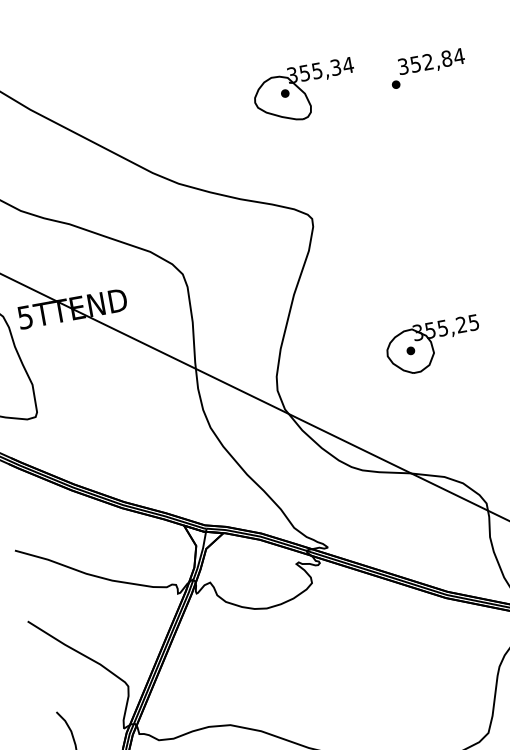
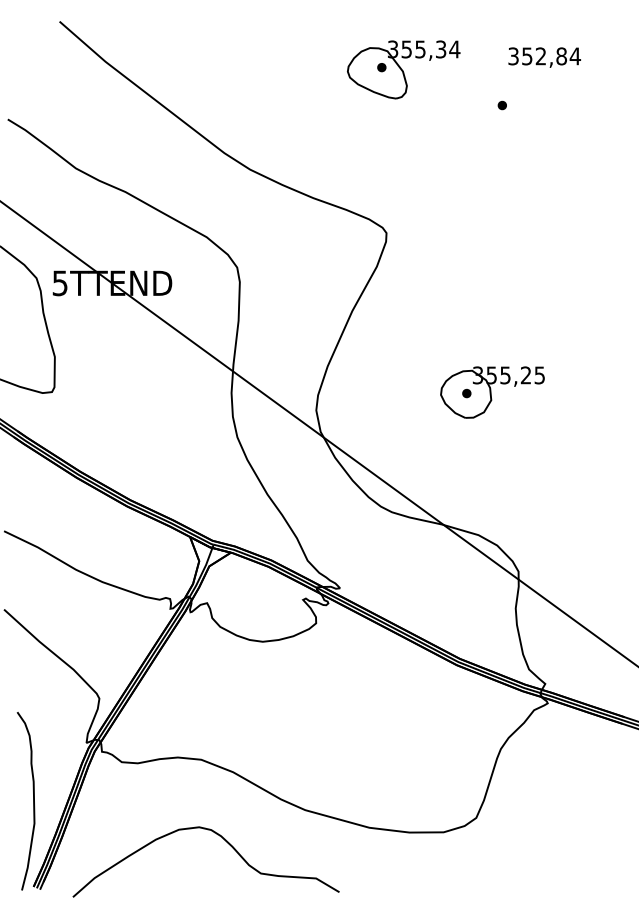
text: (431, 62) -> (544, 57), moved
part: (305, 91) -> (403, 69), moved

